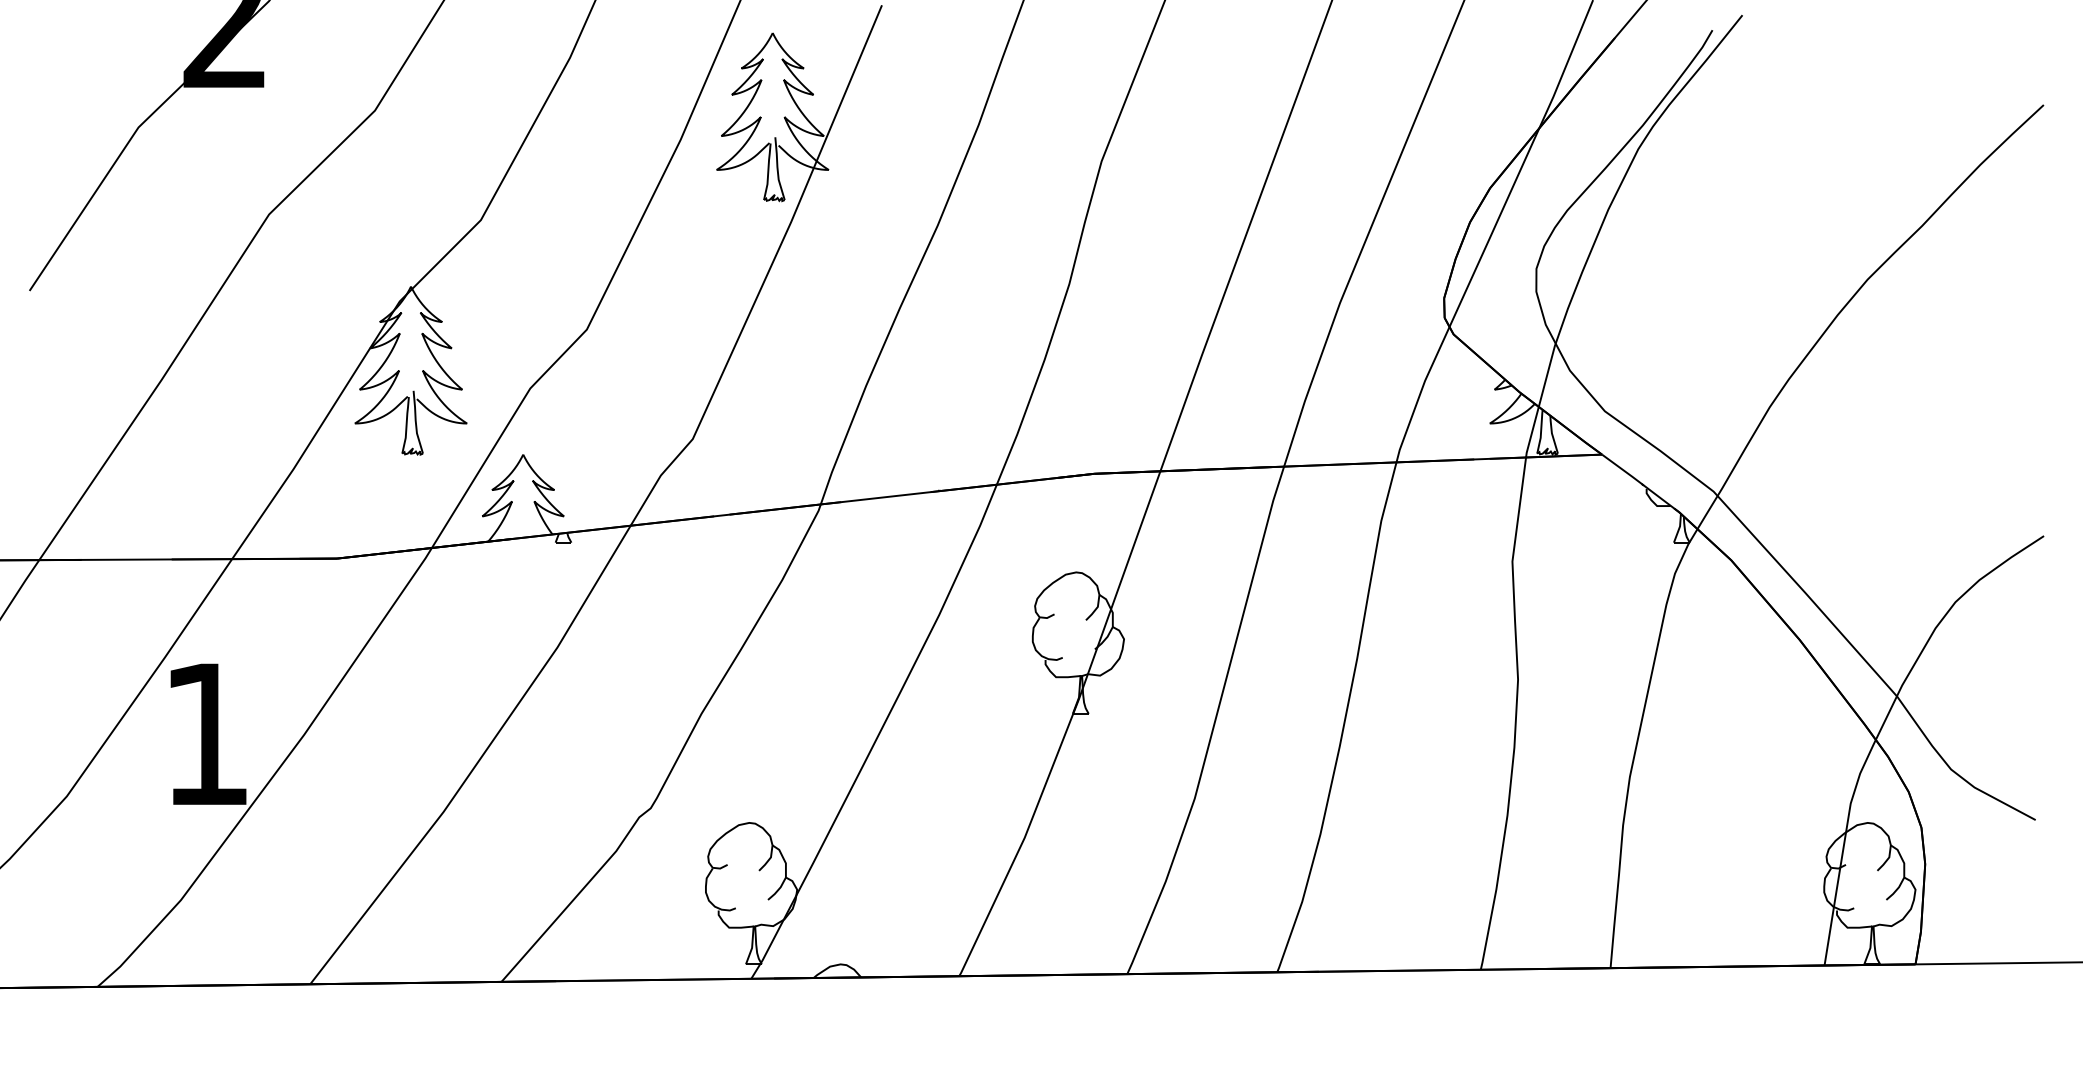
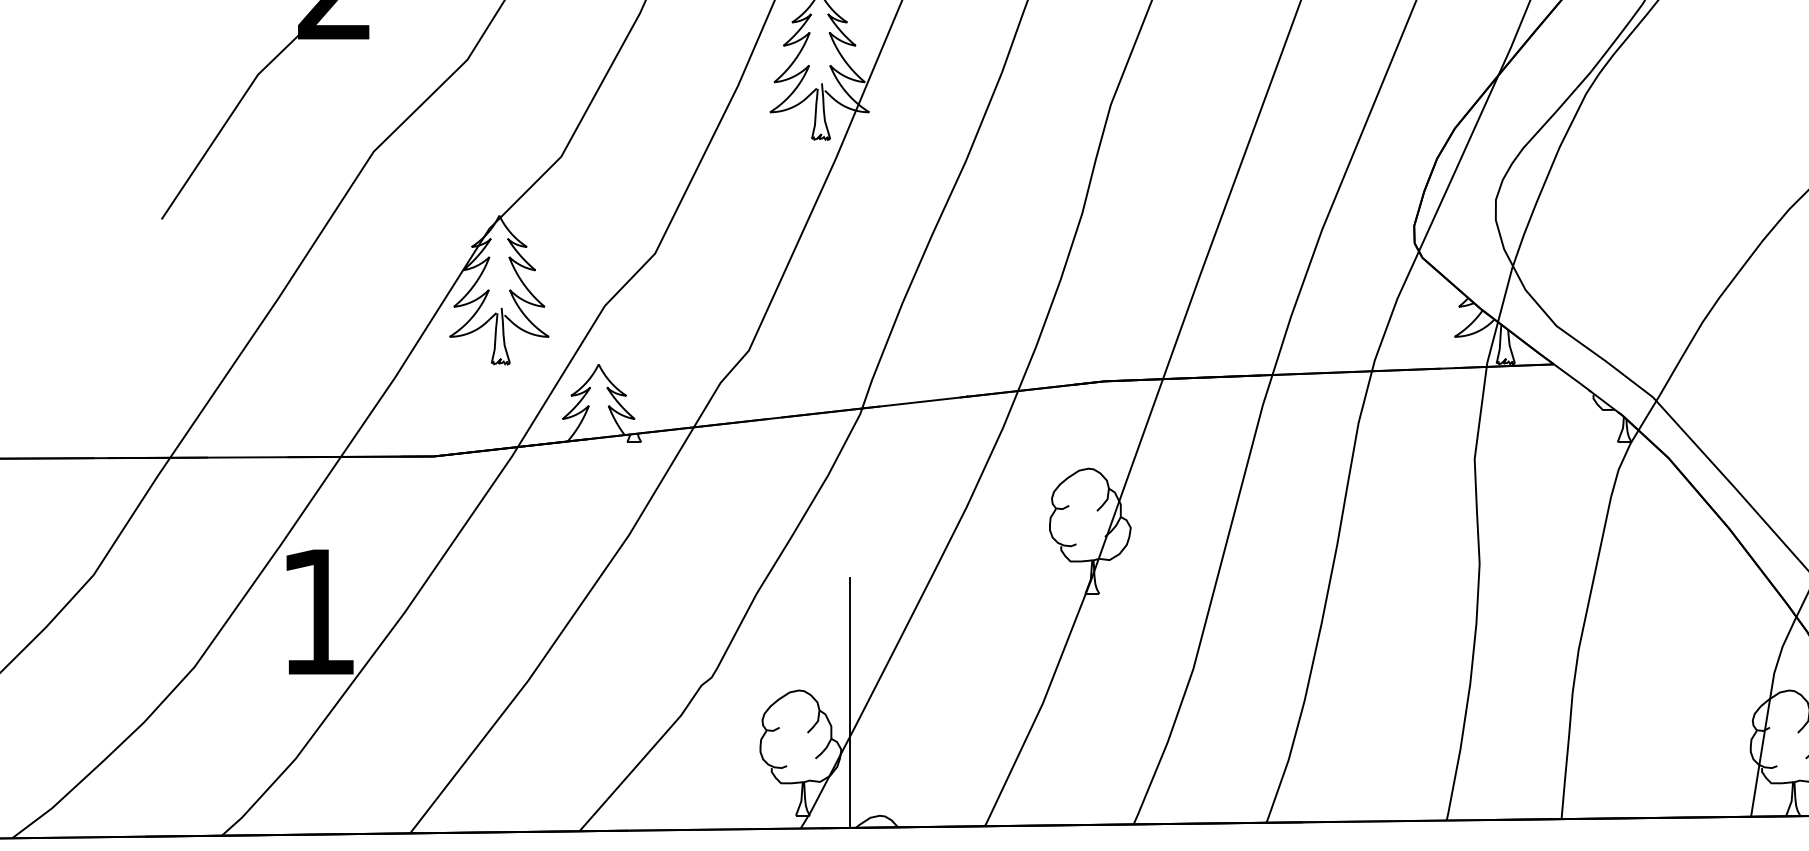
line: (806, 837) -> (849, 703), added

